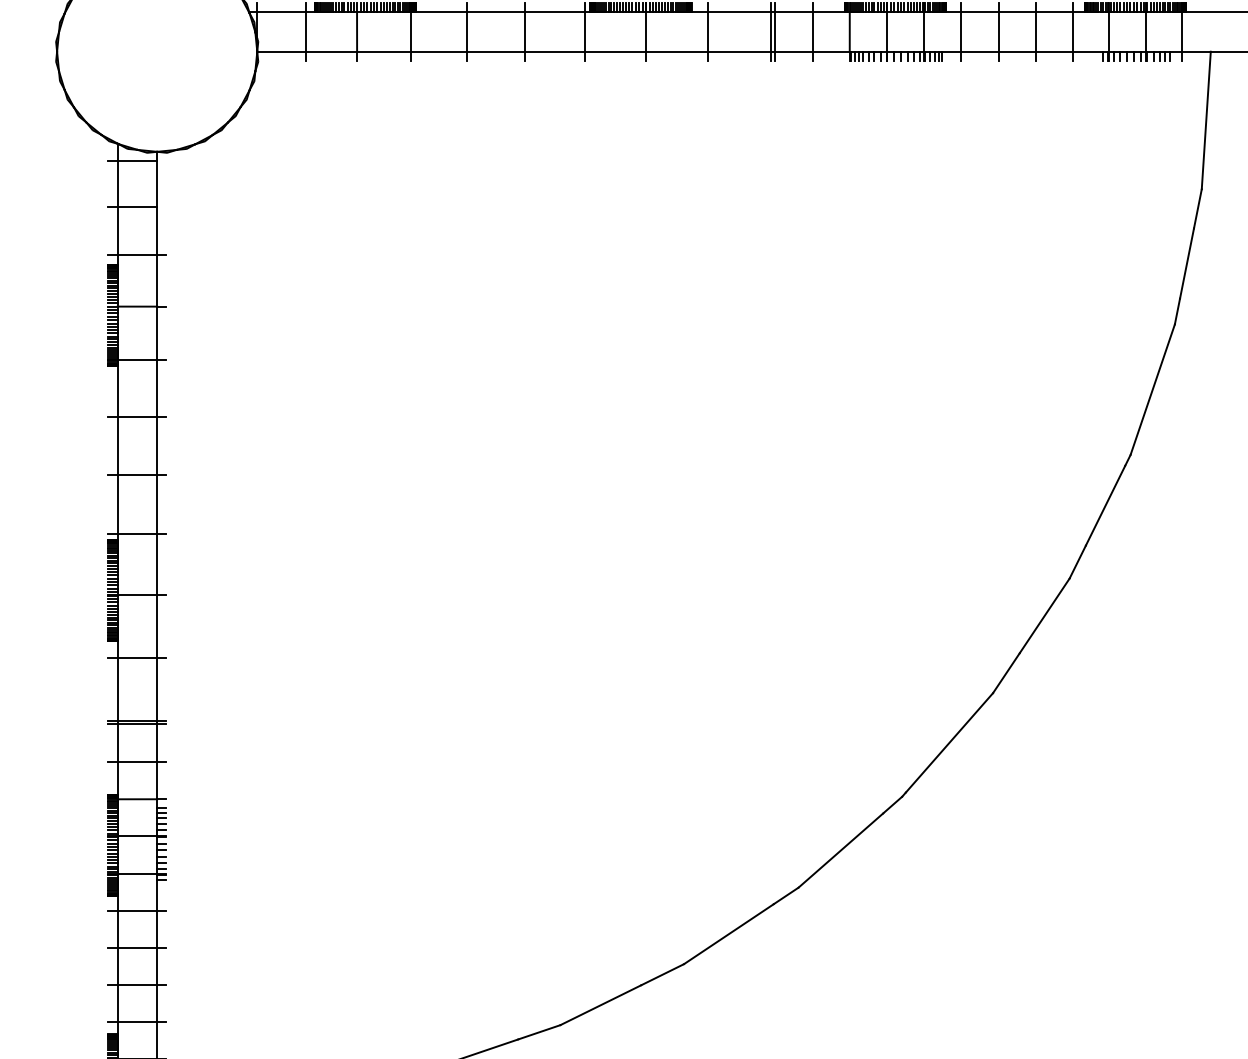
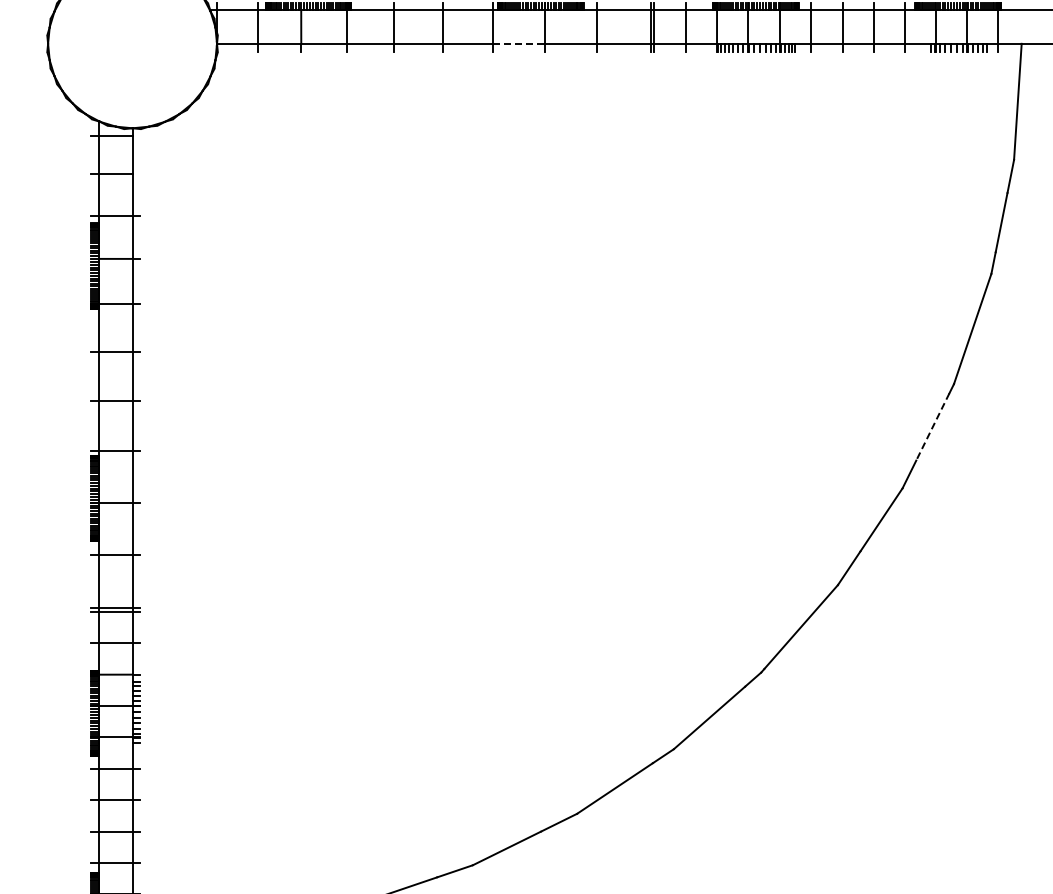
line: (615, 51) -> (519, 43), solid -> dashed
line: (1105, 506) -> (932, 427), solid -> dashed

